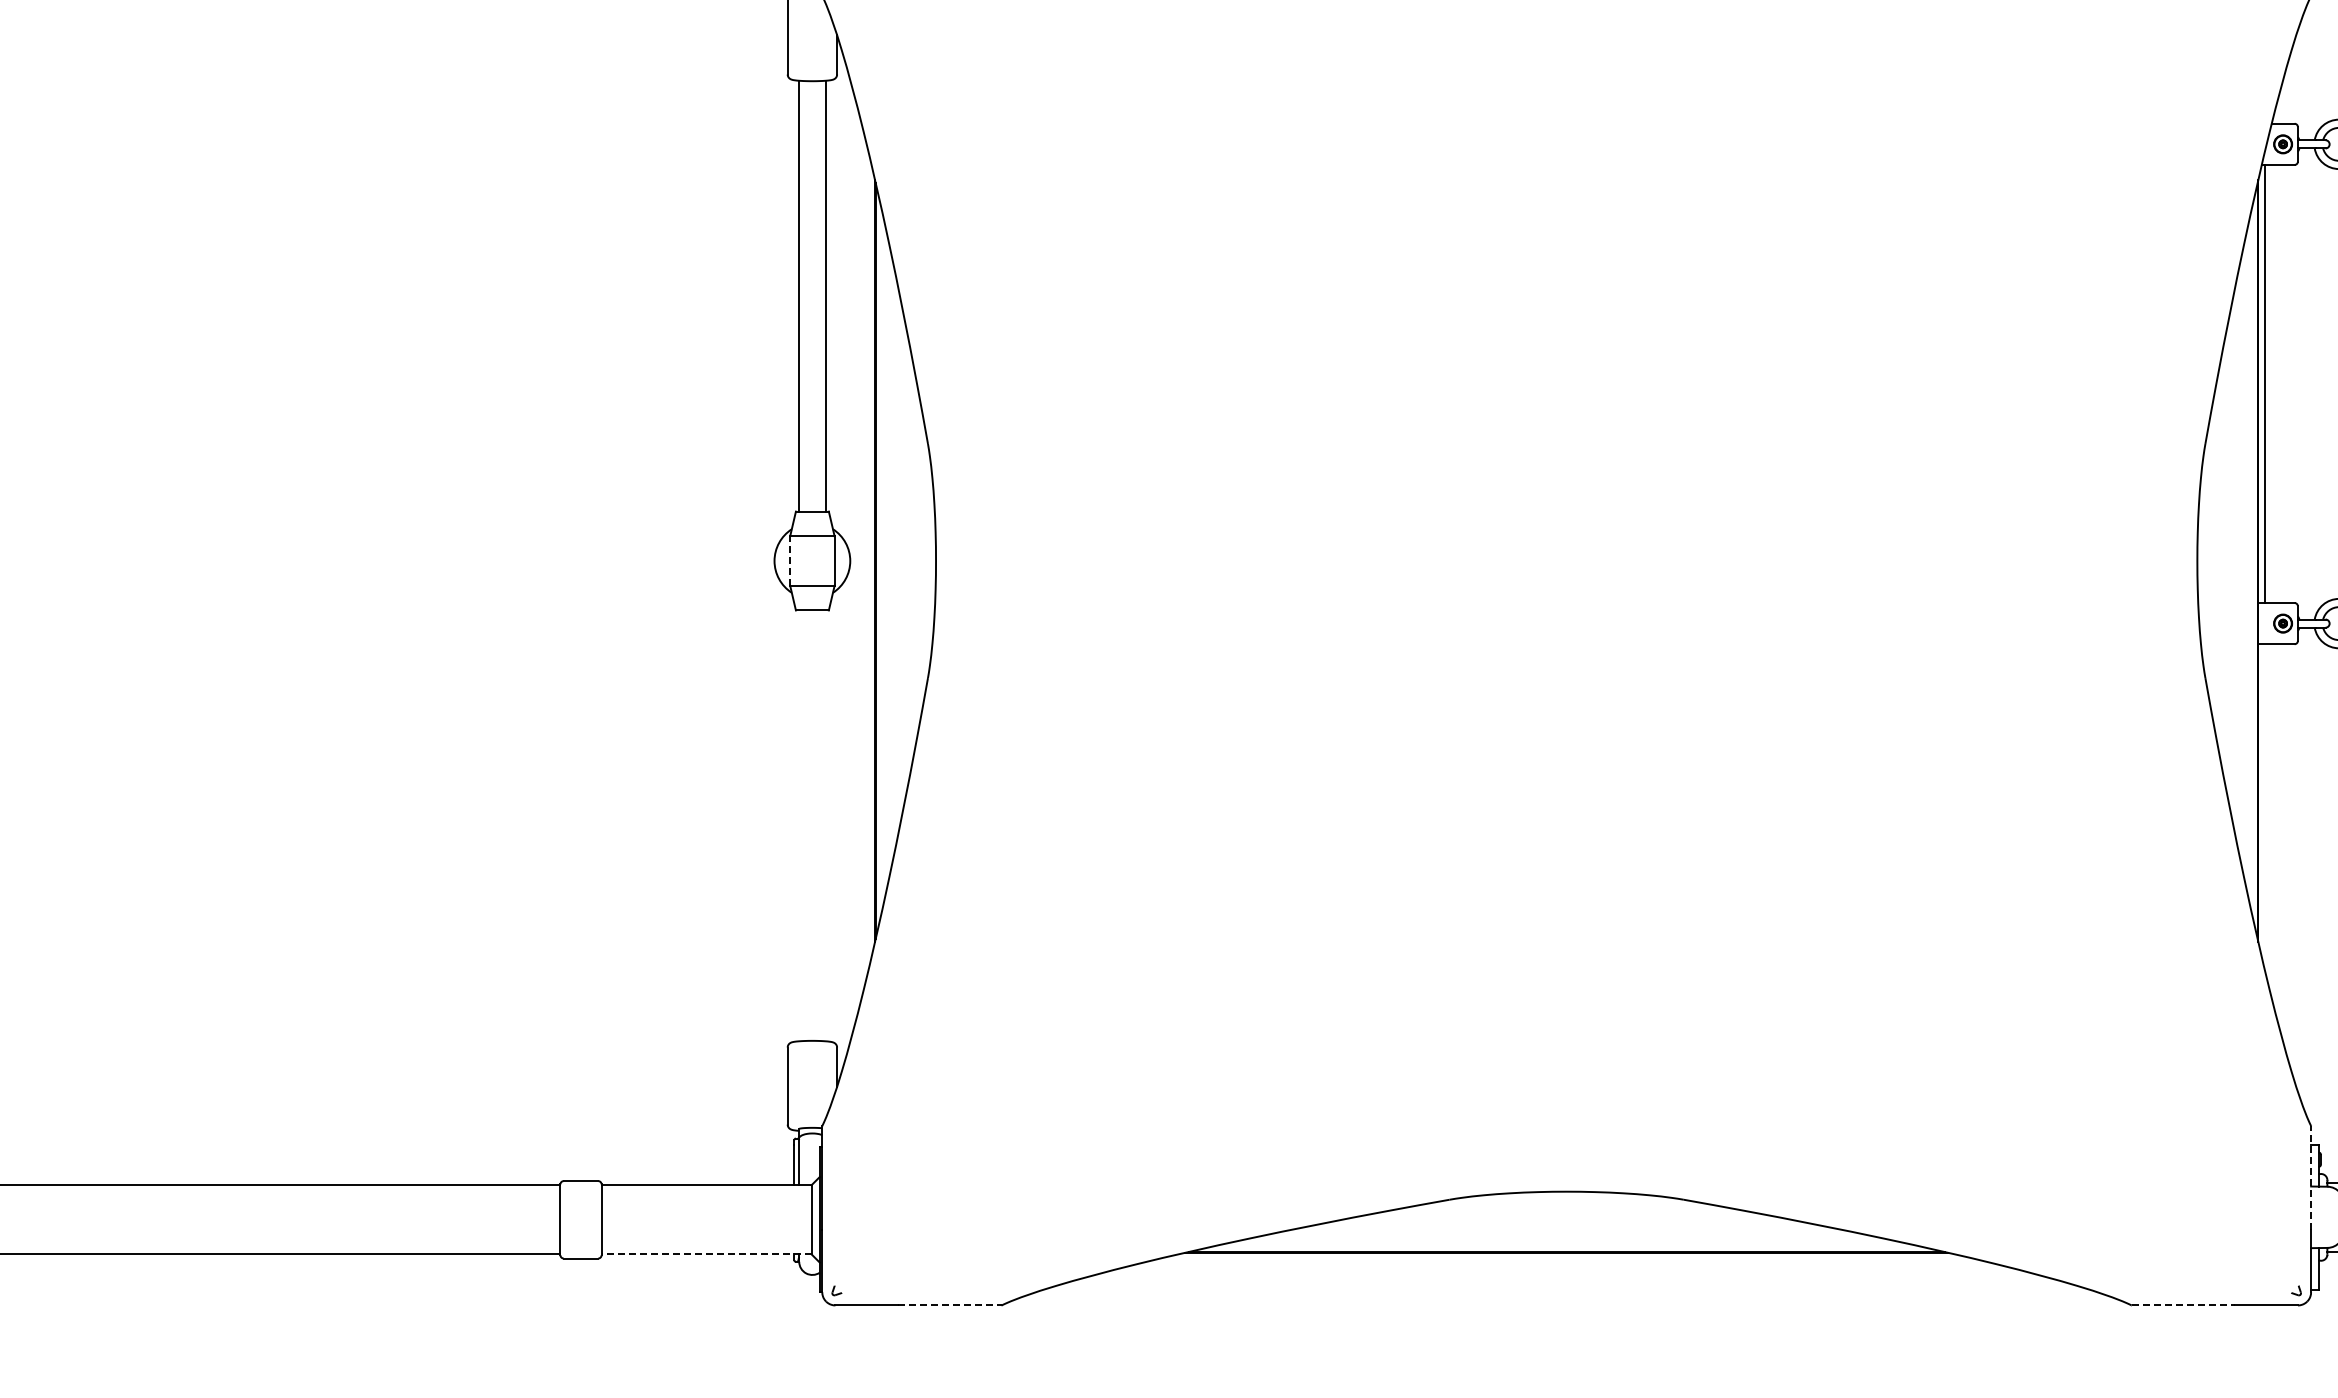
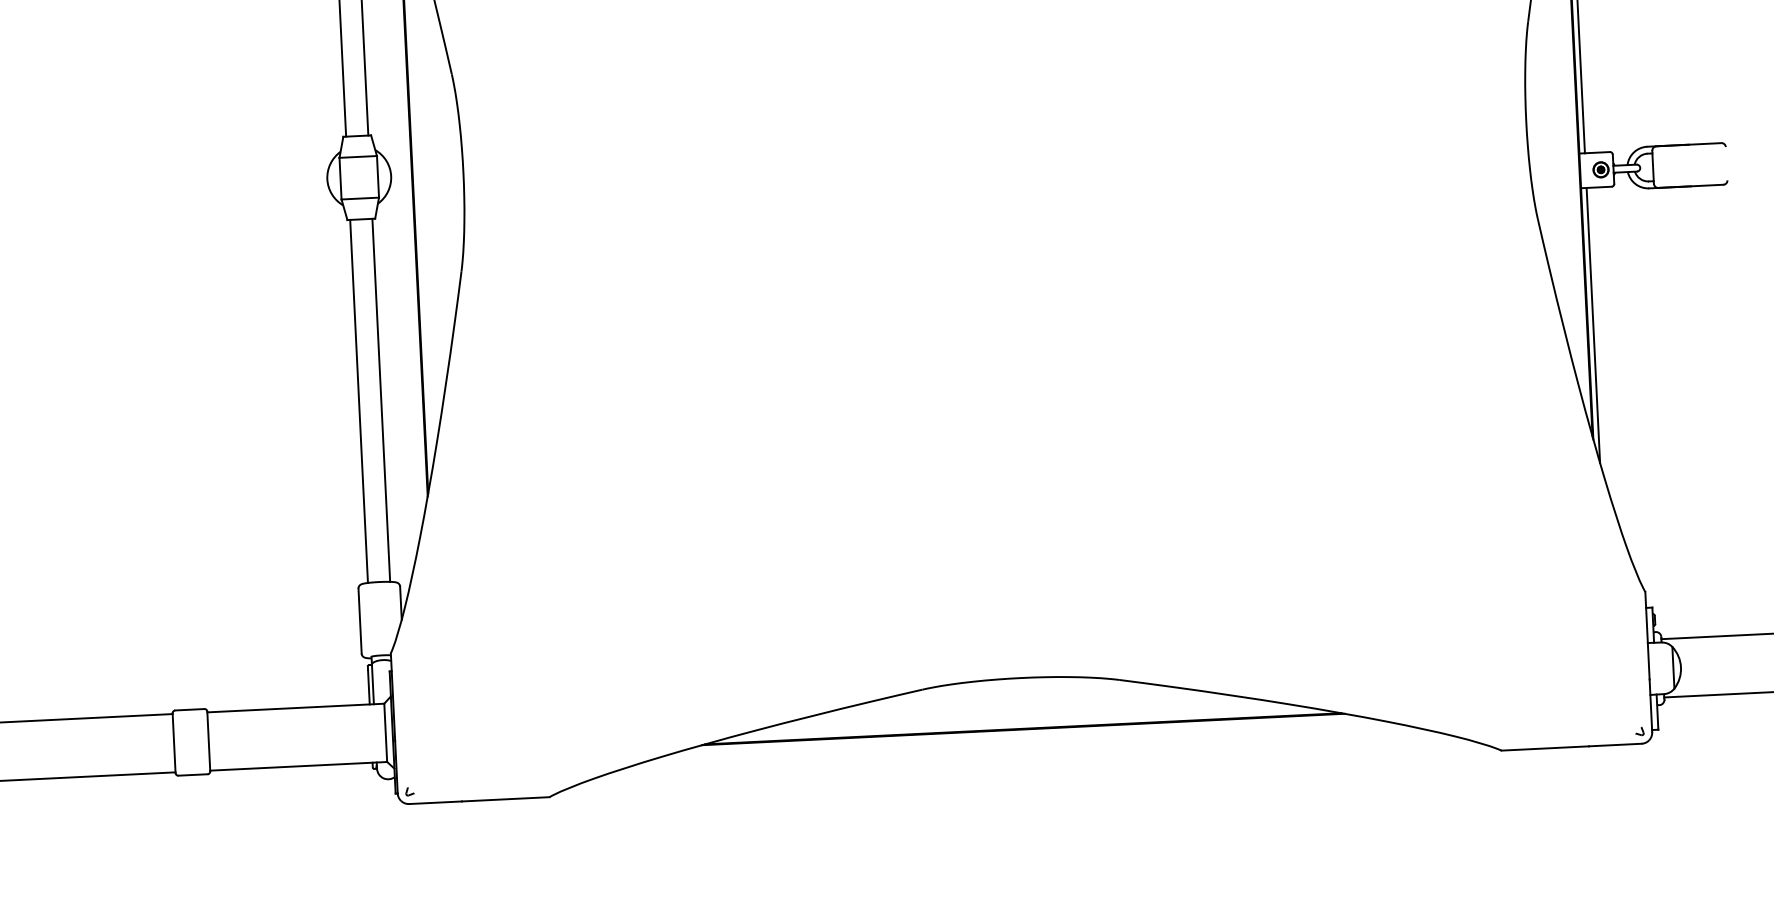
line: (790, 561) -> (340, 179), dashed -> solid
line: (2264, 807) -> (1592, 325), added
line: (799, 825) -> (359, 401), added
line: (825, 825) -> (381, 400), added
line: (2311, 1177) -> (1647, 635), dashed -> solid
line: (706, 1254) -> (298, 766), dashed -> solid
line: (949, 1305) -> (505, 799), dashed -> solid
line: (2183, 1305) -> (1545, 748), dashed -> solid

